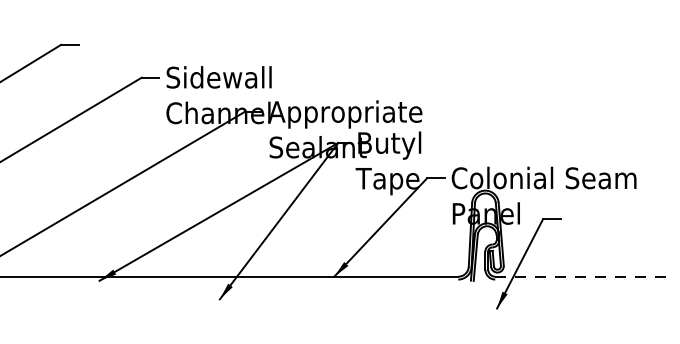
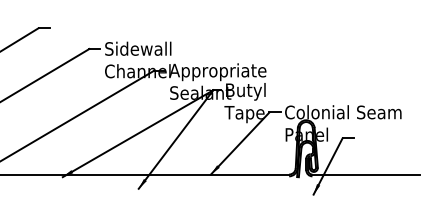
line: (580, 276) -> (366, 174), dashed -> solid

